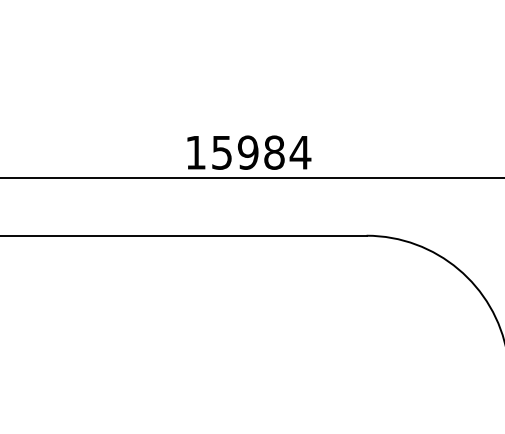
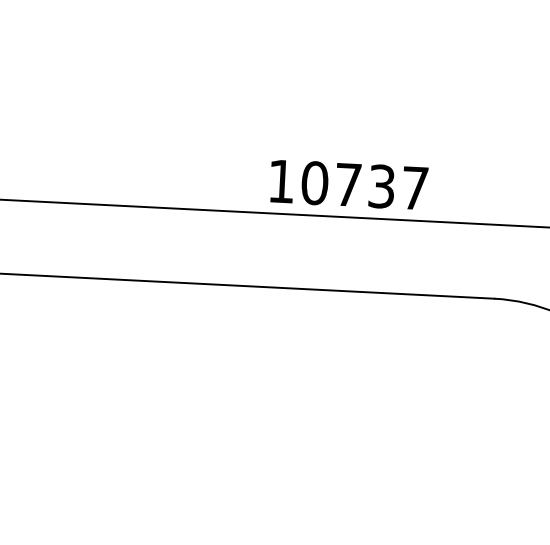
text: (261, 152) -> (365, 185), 15984 -> 10737

